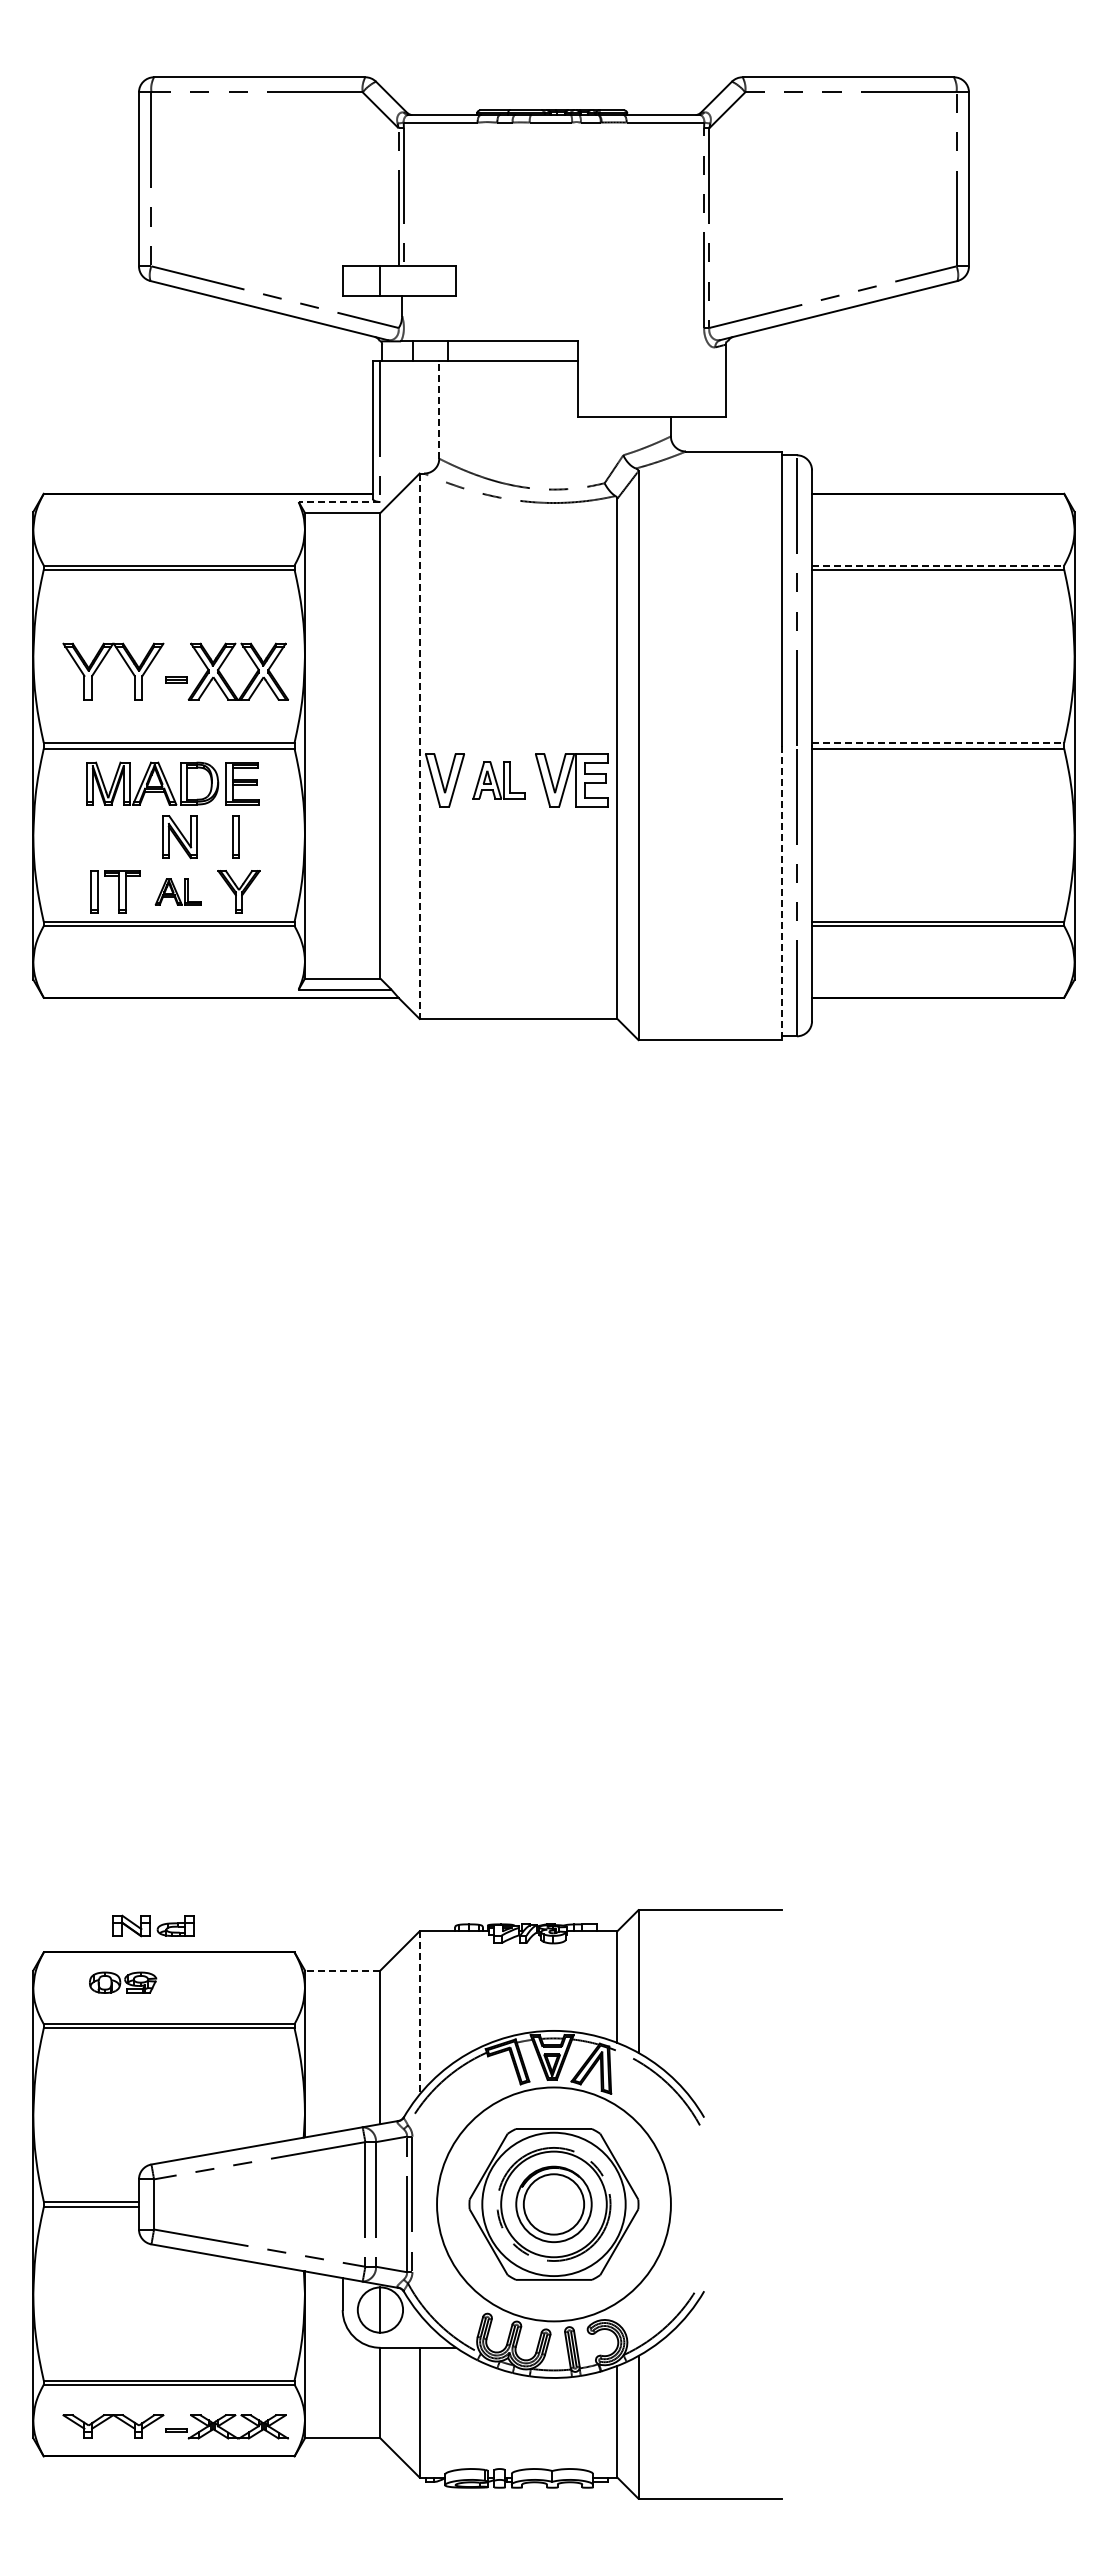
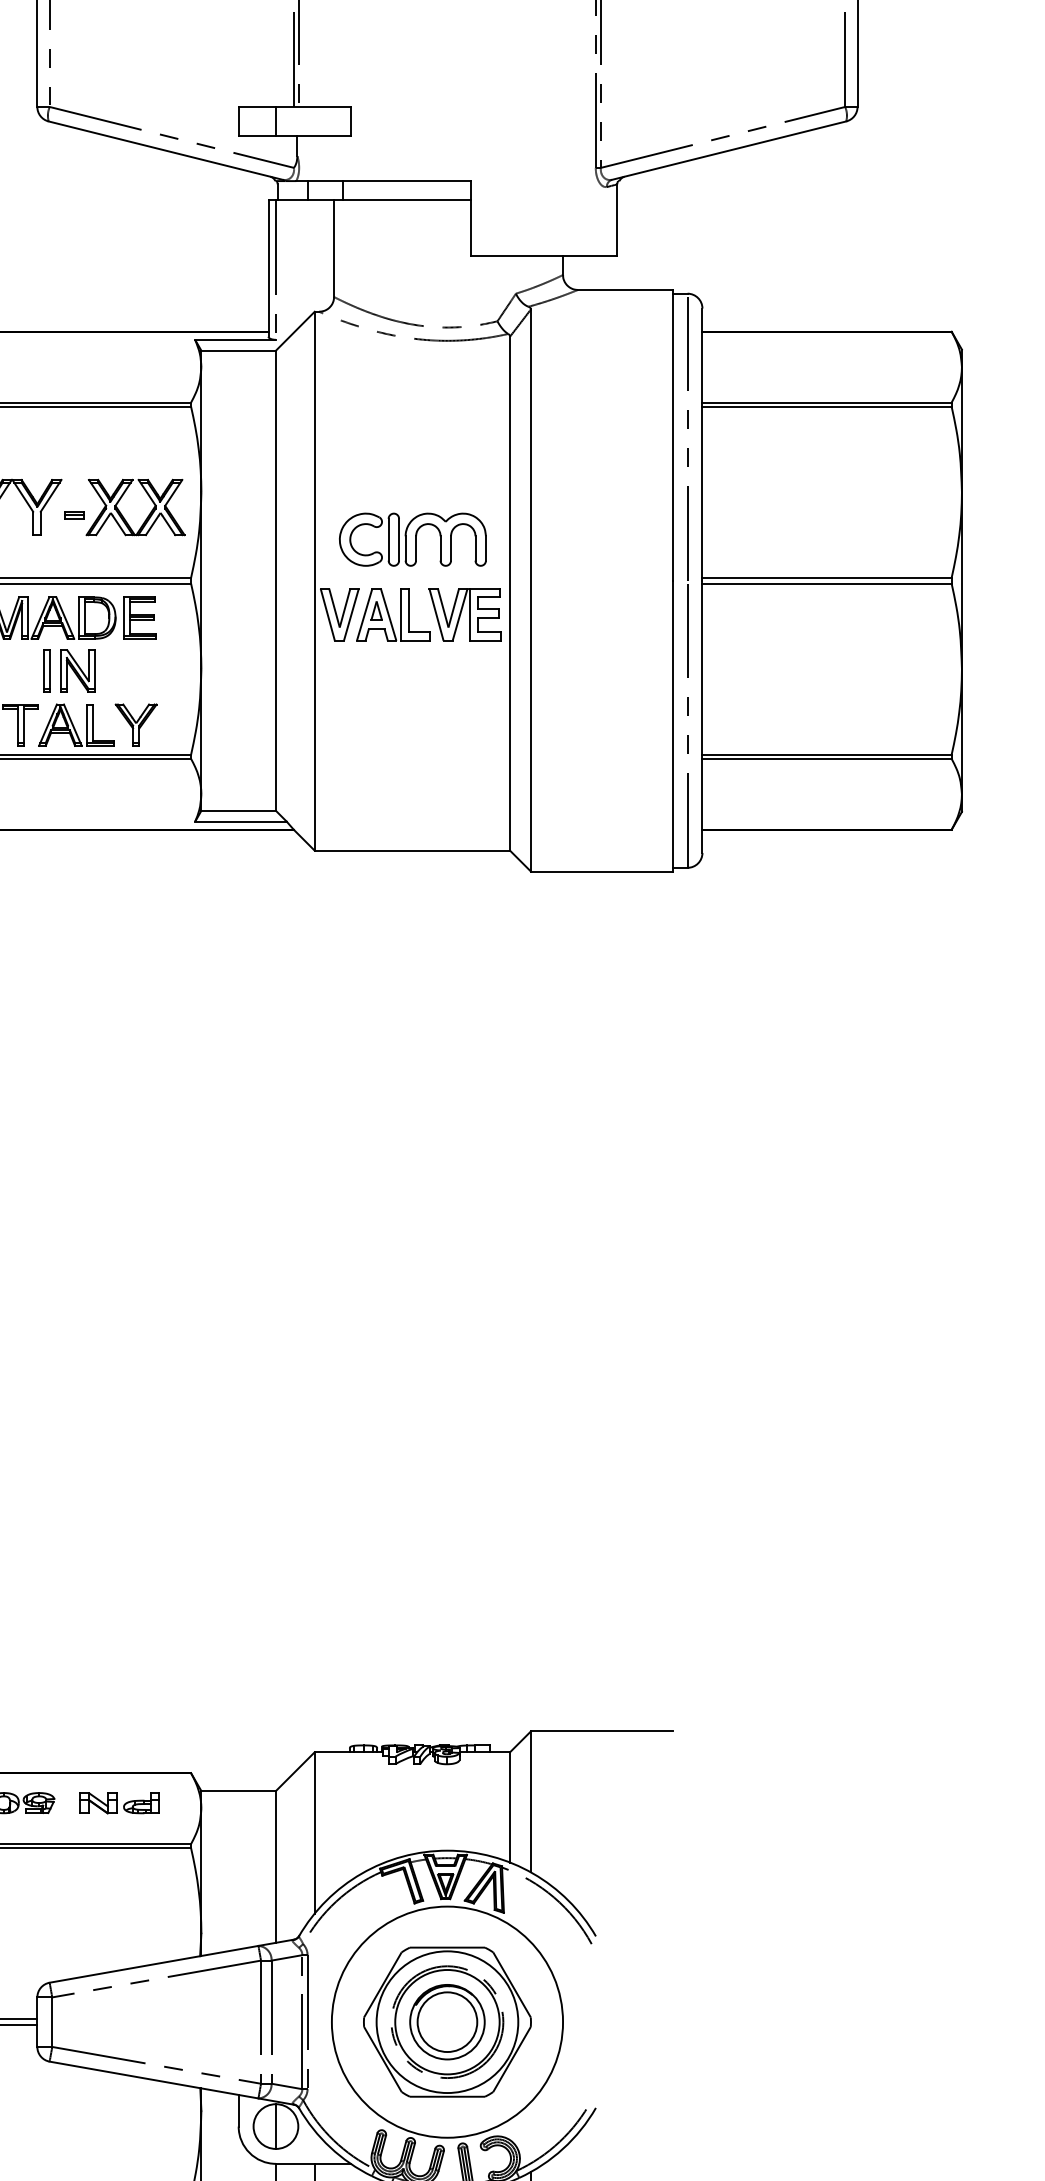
line: (439, 409) -> (334, 248), dashed -> solid
line: (339, 502) -> (235, 340), dashed -> solid
line: (938, 565) -> (827, 402), dashed -> solid
part: (518, 704) -> (412, 539), added
line: (938, 742) -> (827, 577), dashed -> solid
line: (419, 746) -> (314, 581), dashed -> solid
part: (498, 780) -> (392, 615), size x1.43
part: (235, 836) -> (46, 670), moved
part: (178, 891) -> (76, 724), size x1.67
line: (781, 893) -> (672, 726), dashed -> solid
part: (153, 1925) -> (119, 1802), moved
line: (342, 1970) -> (238, 1791), dashed -> solid
line: (419, 2012) -> (314, 1832), dashed -> solid

